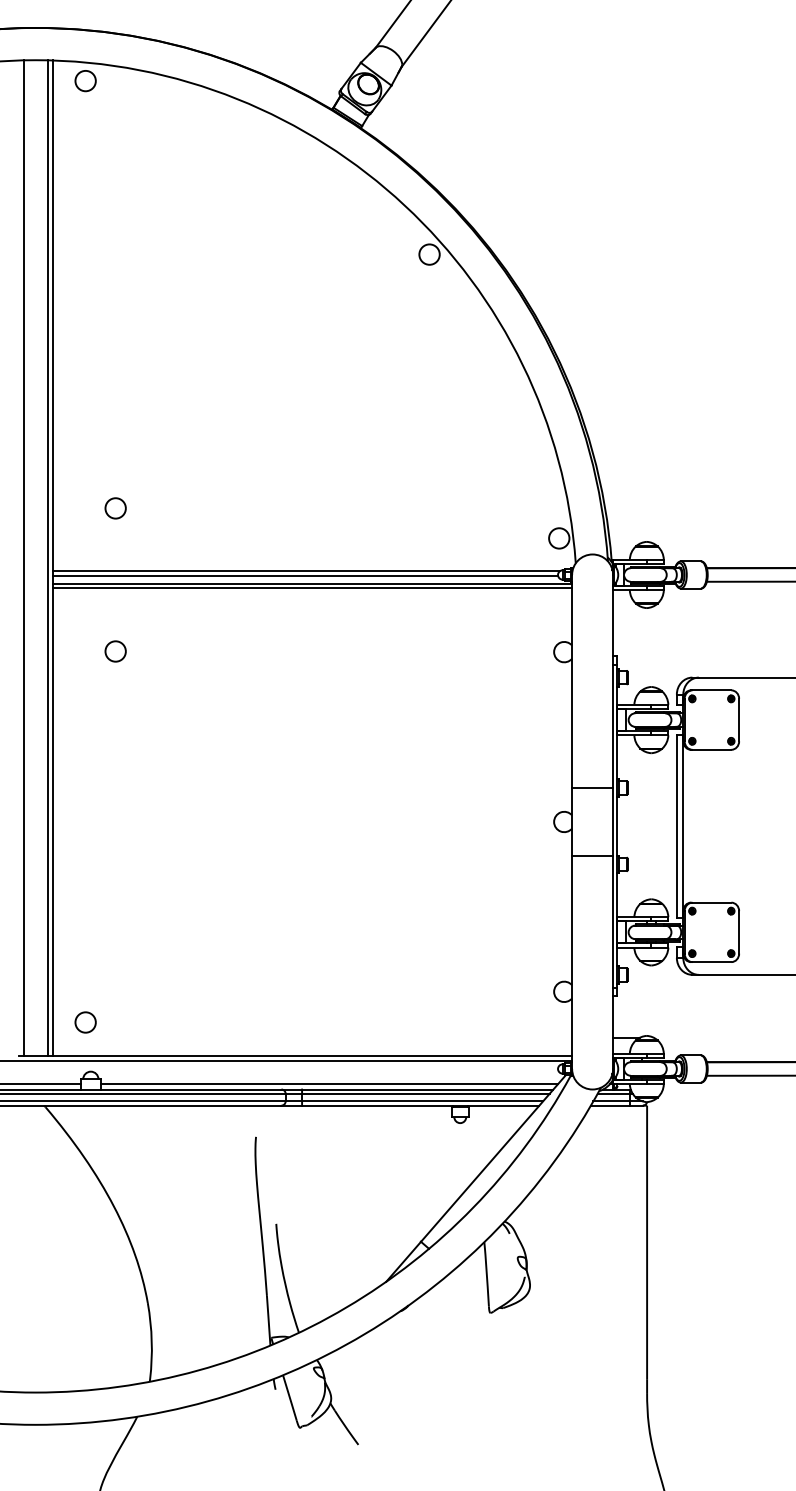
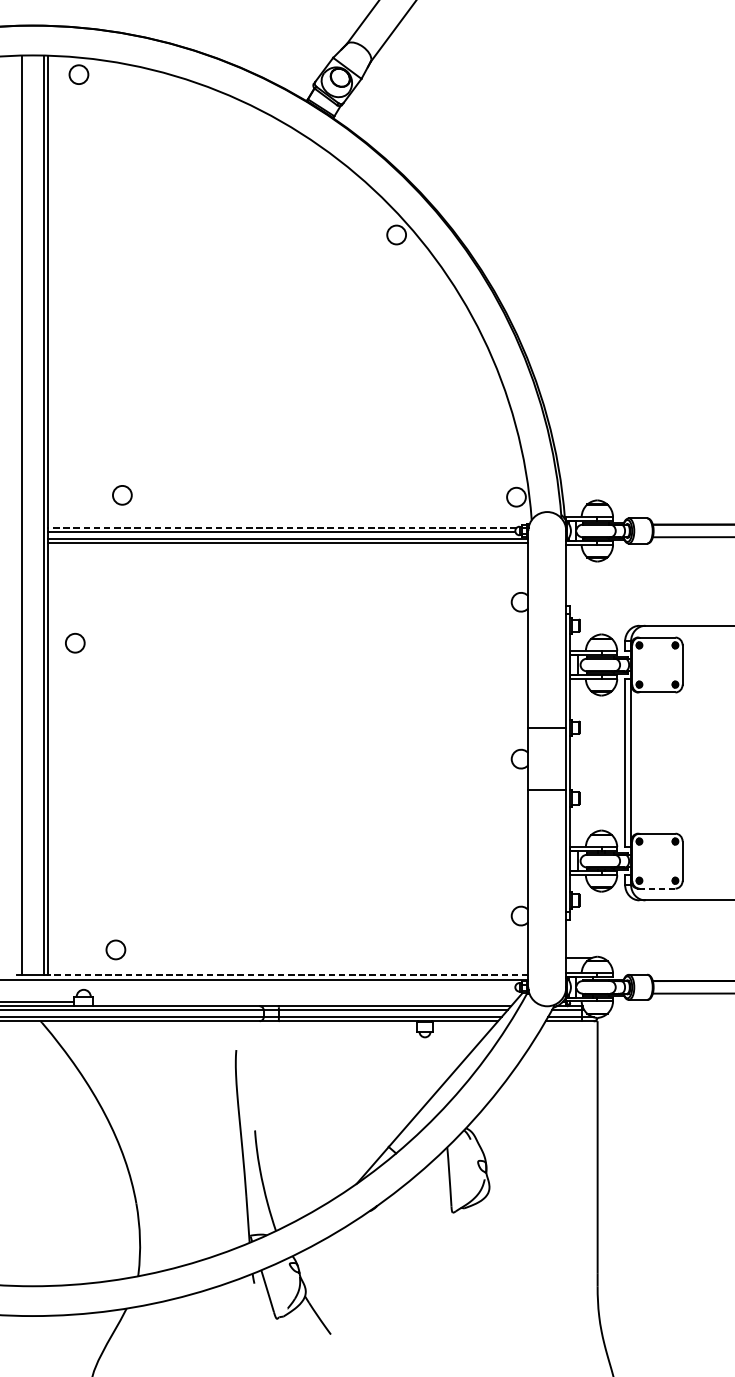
circle: (115, 508) -> (122, 495), moved
line: (305, 571) -> (282, 527), solid -> dashed
circle: (115, 651) -> (75, 643), moved
line: (711, 962) -> (657, 888), solid -> dashed
circle: (85, 1022) -> (115, 949), moved
line: (312, 1055) -> (288, 974), solid -> dashed
line: (329, 1084) -> (304, 1001), removed

